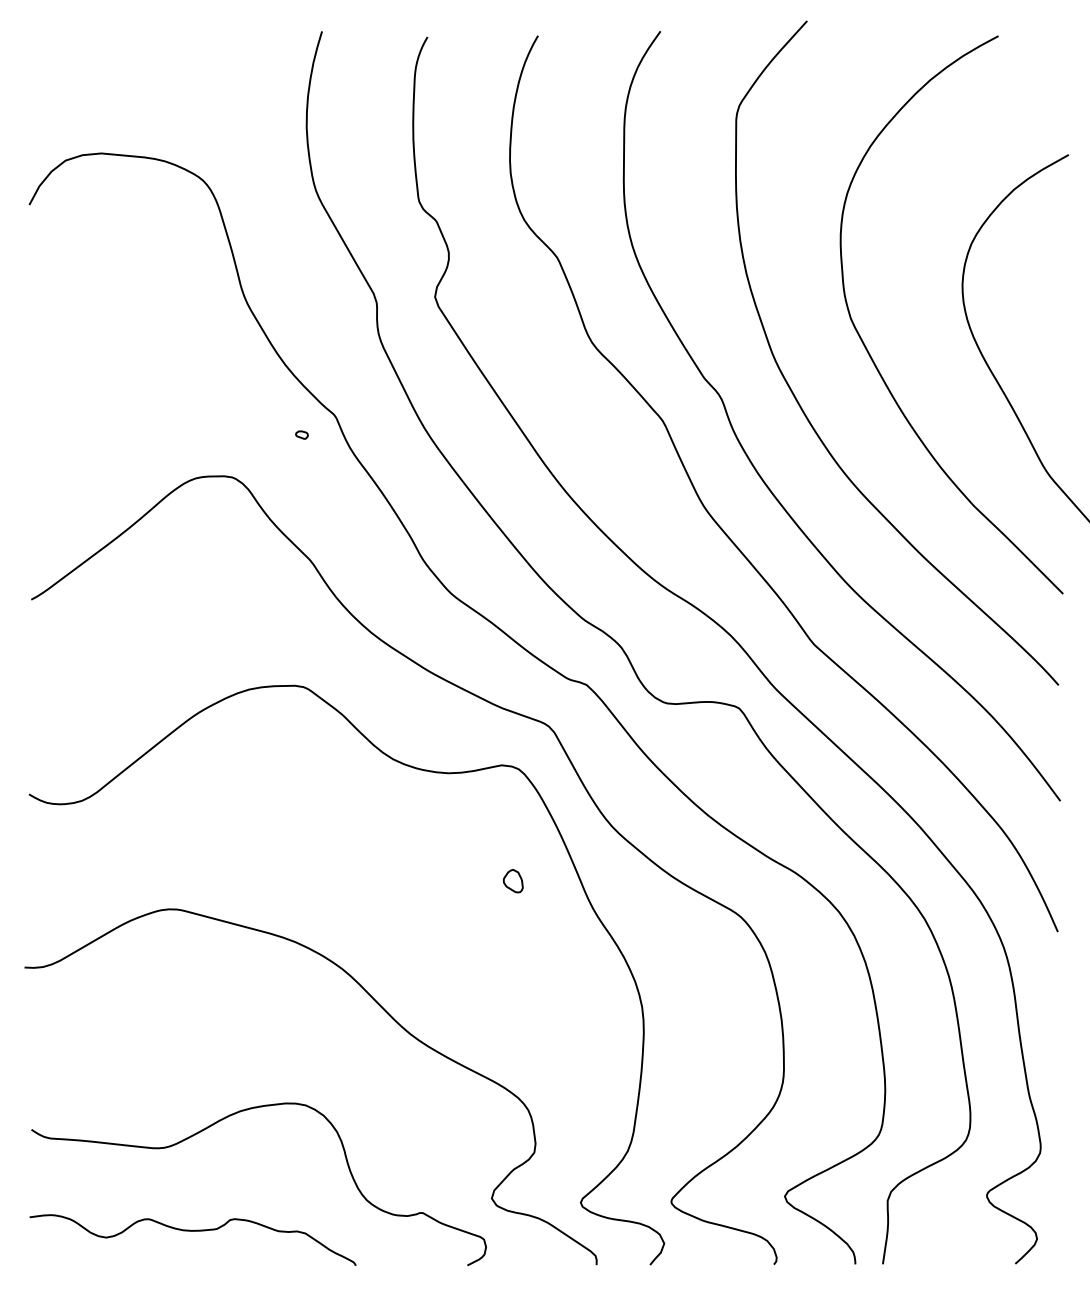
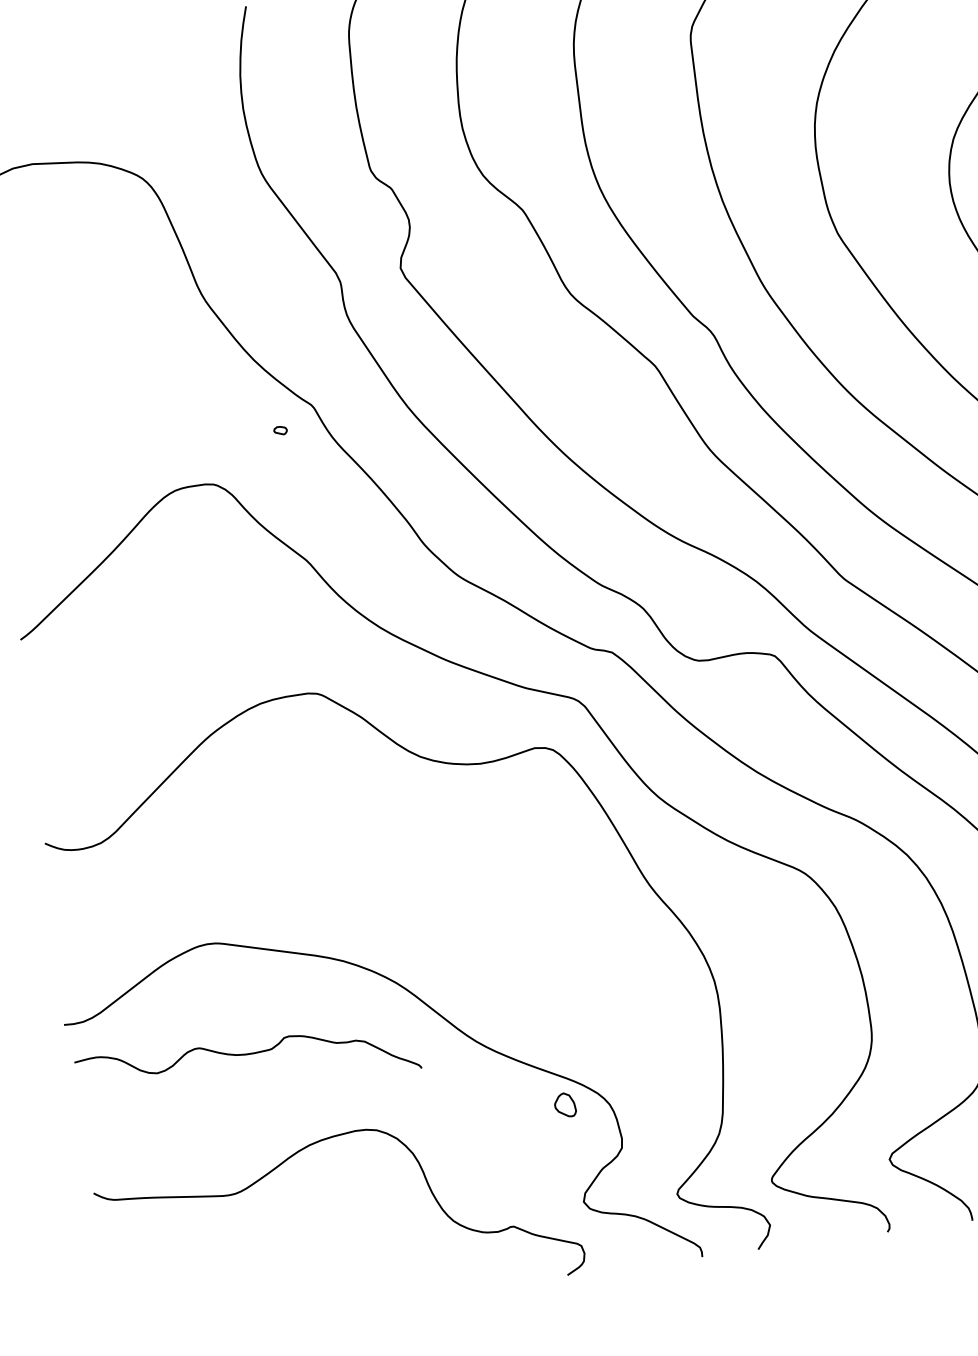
part: (512, 881) -> (564, 1105), moved
curve: (192, 1231) -> (246, 1055), moved

